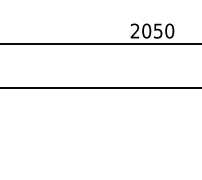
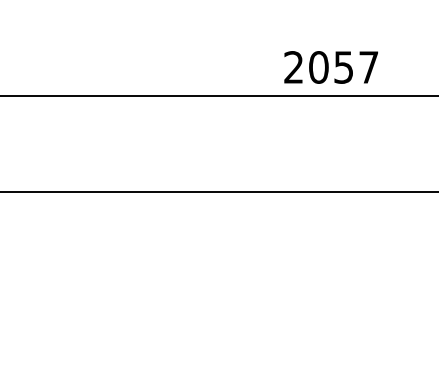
text: (169, 30) -> (368, 66), 2050 -> 2057

